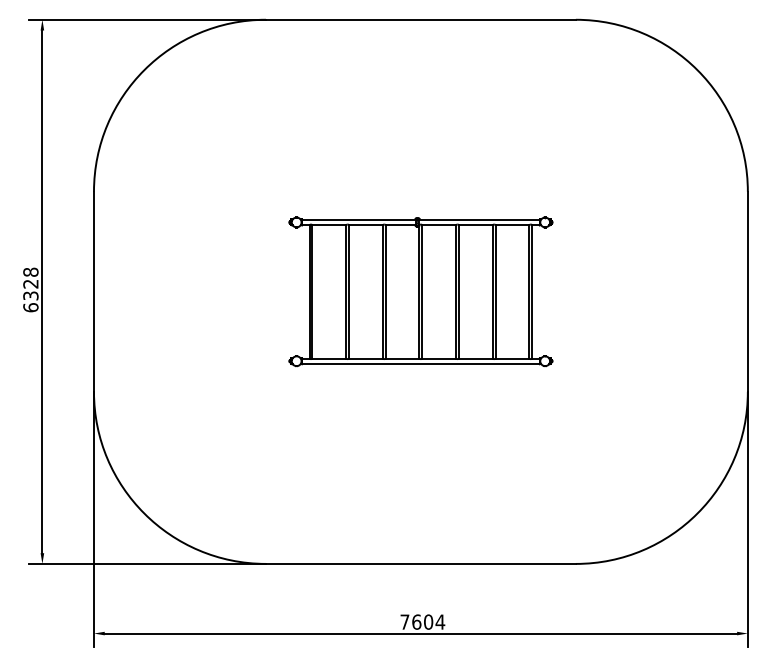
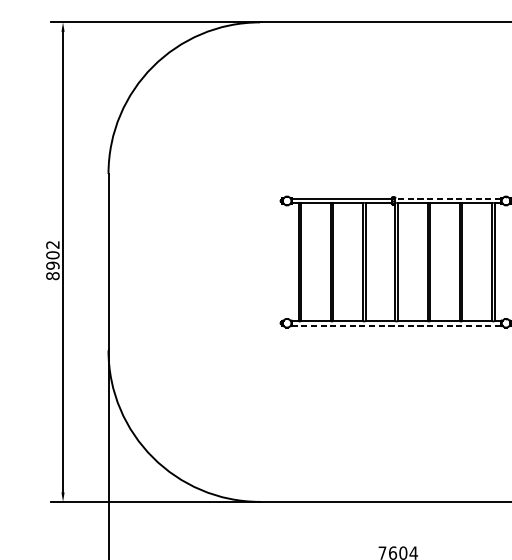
line: (479, 219) -> (448, 198), solid -> dashed
text: (30, 289) -> (52, 260), 6328 -> 8902
line: (420, 363) -> (396, 325), solid -> dashed

